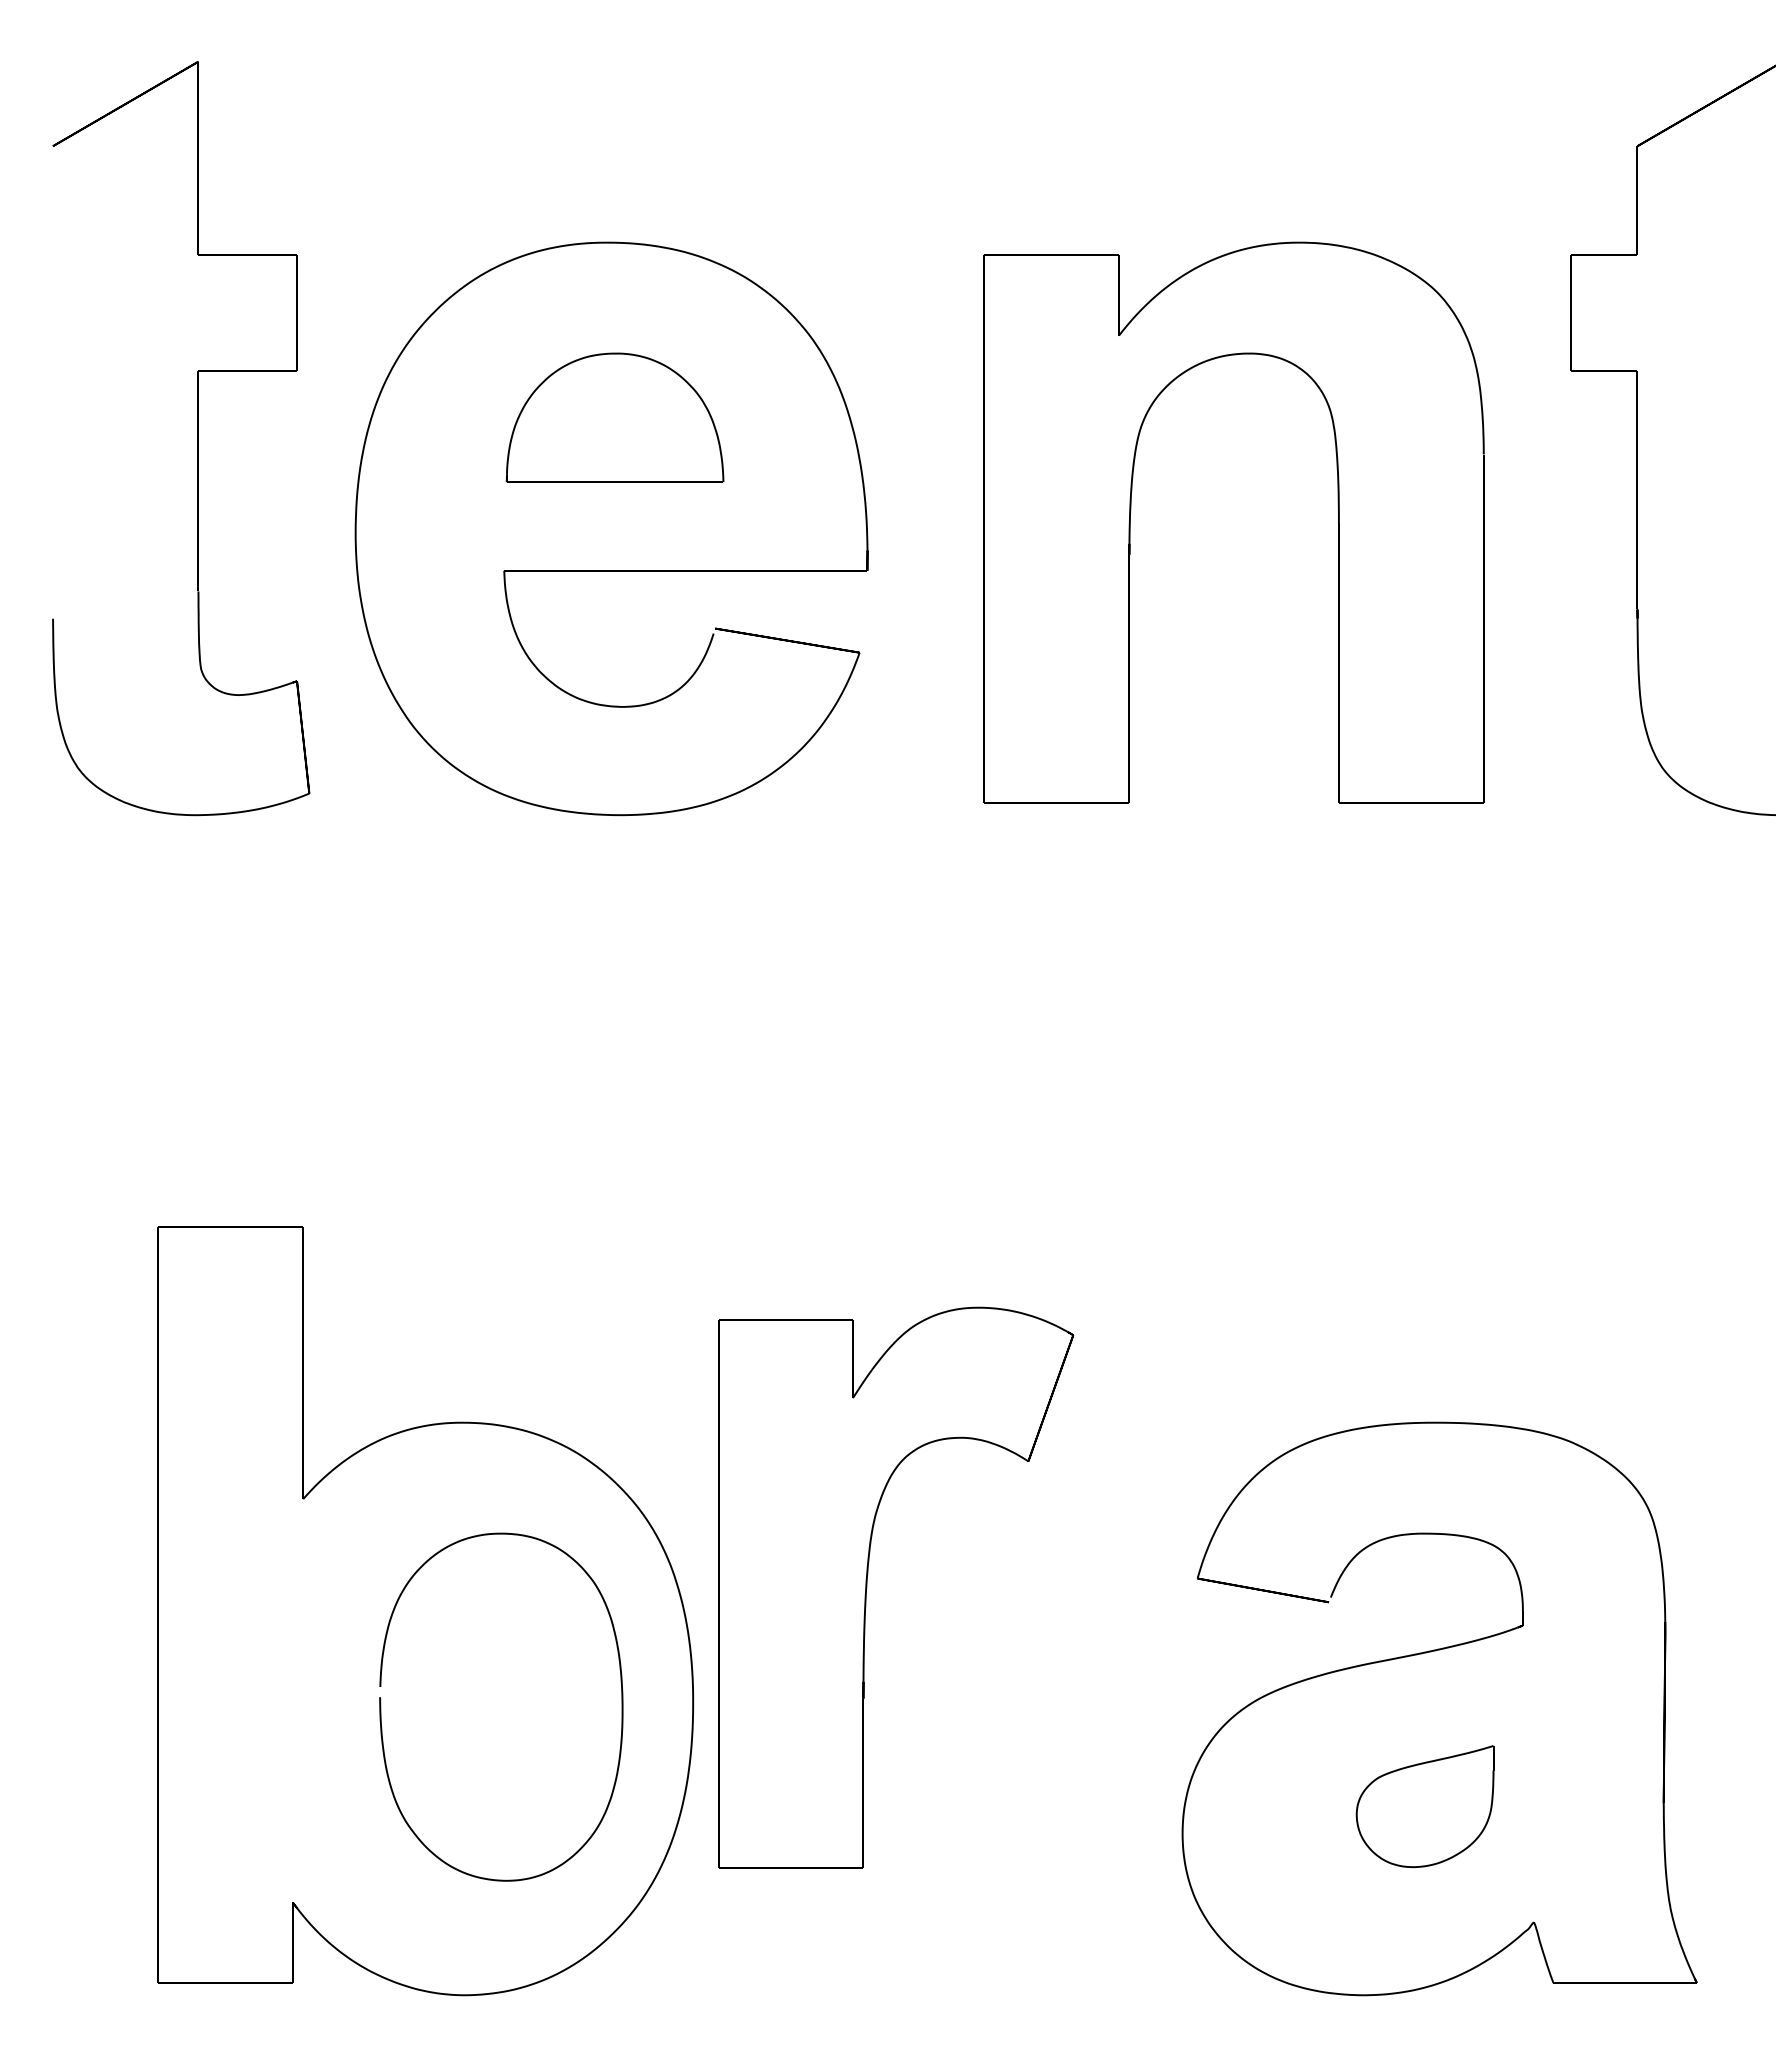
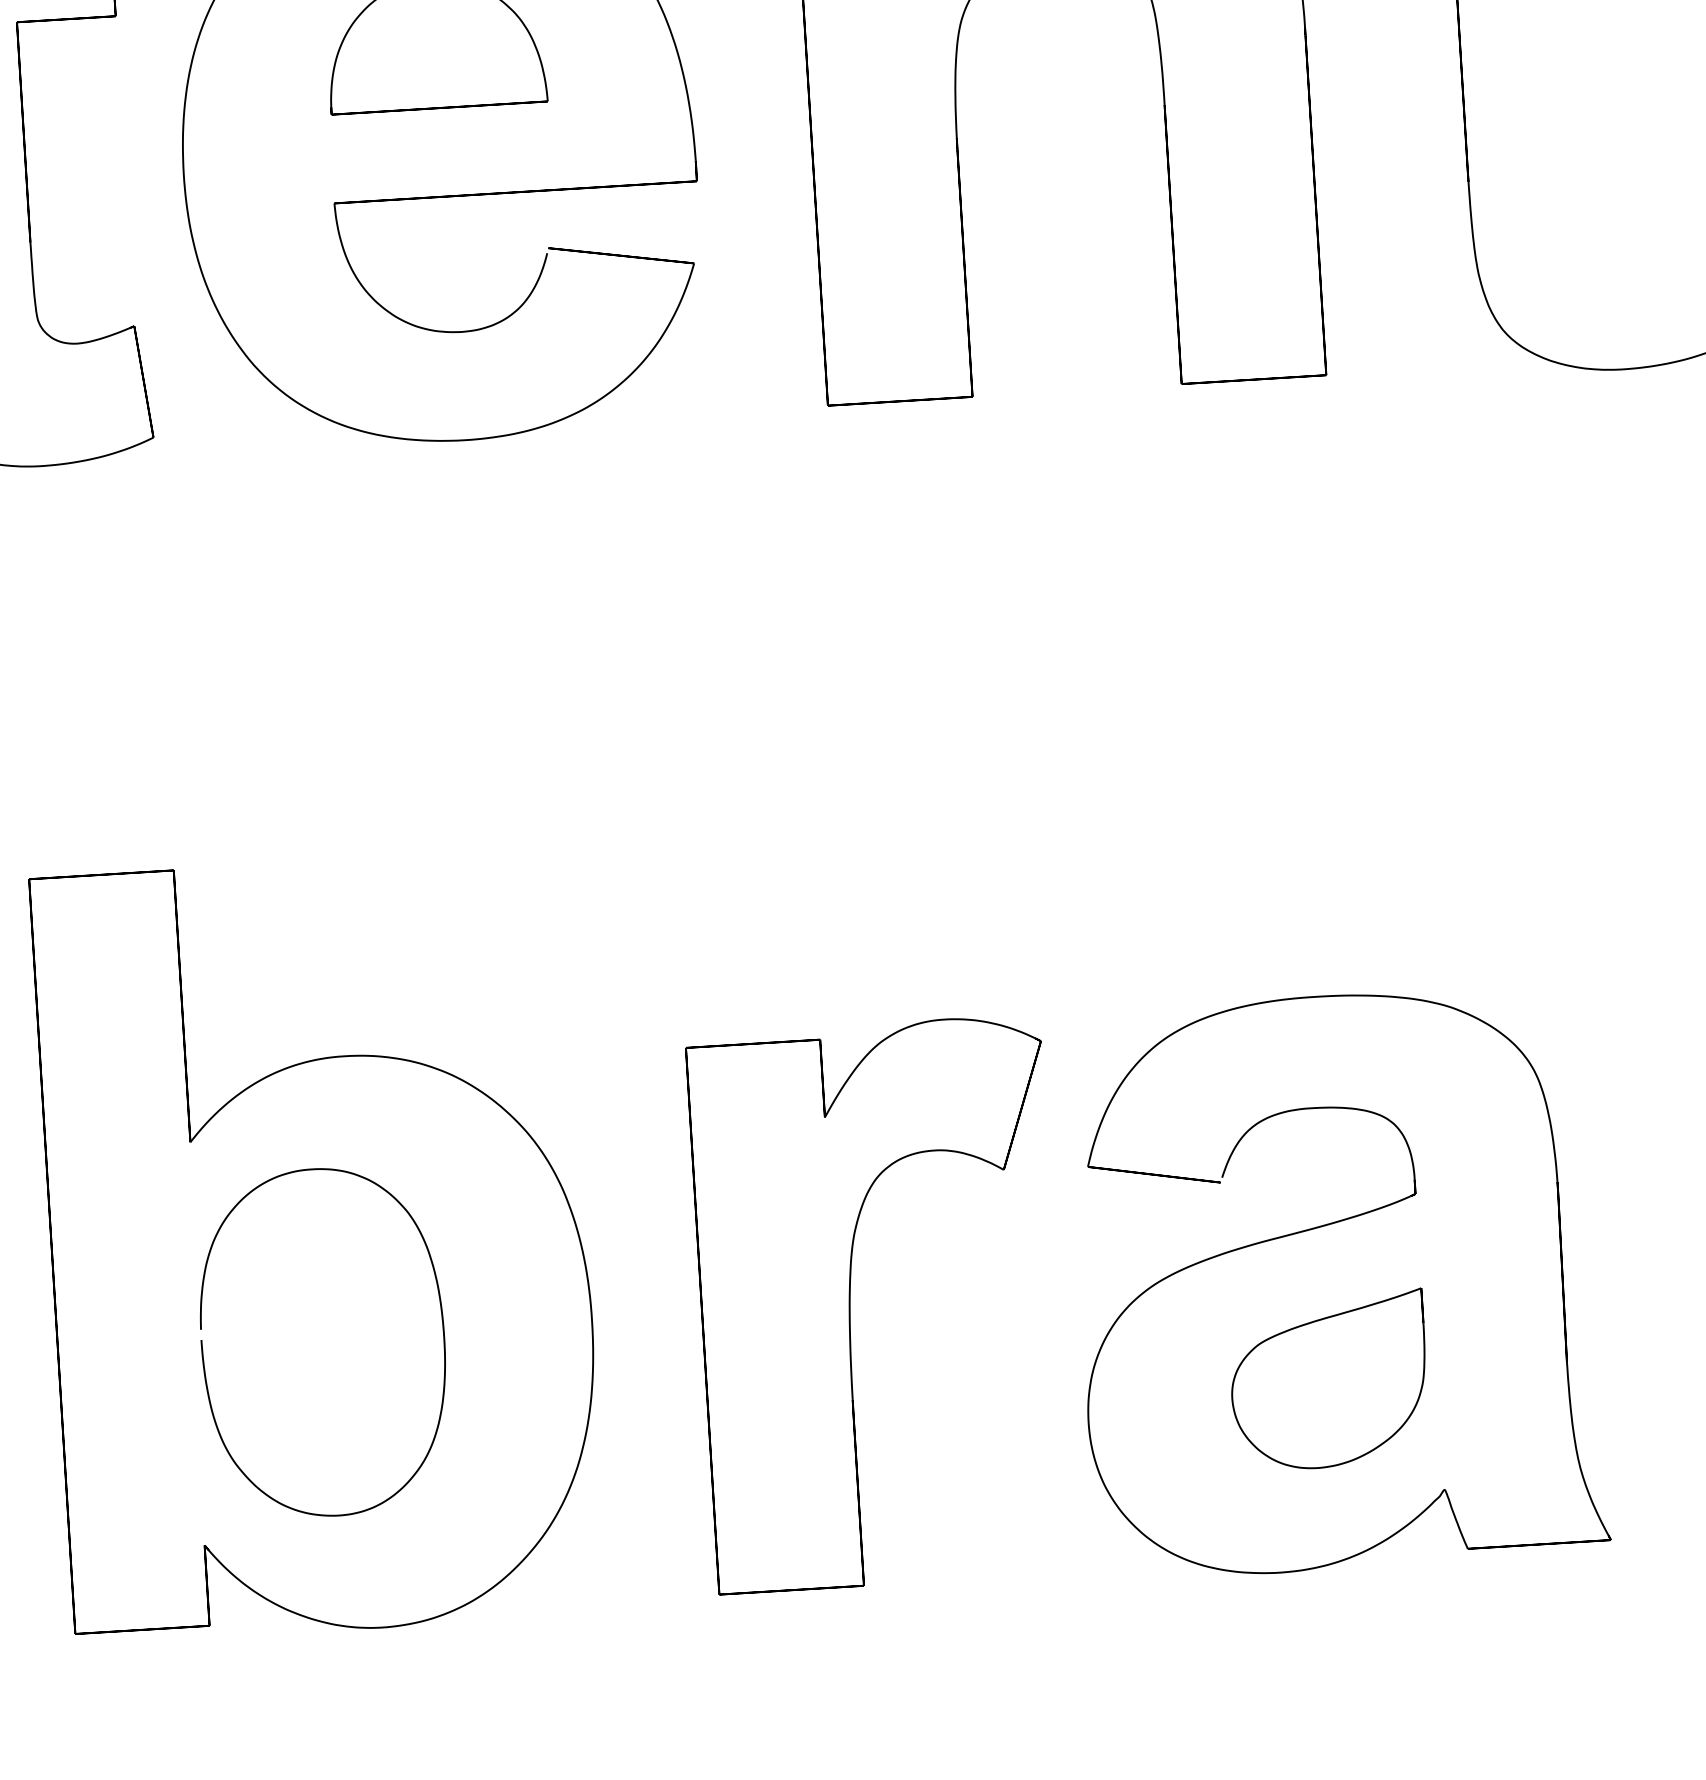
part: (867, 1587) -> (850, 1305), moved
curve: (381, 1706) -> (203, 1349), moved
part: (1424, 1806) -> (1328, 1380), size x1.43

